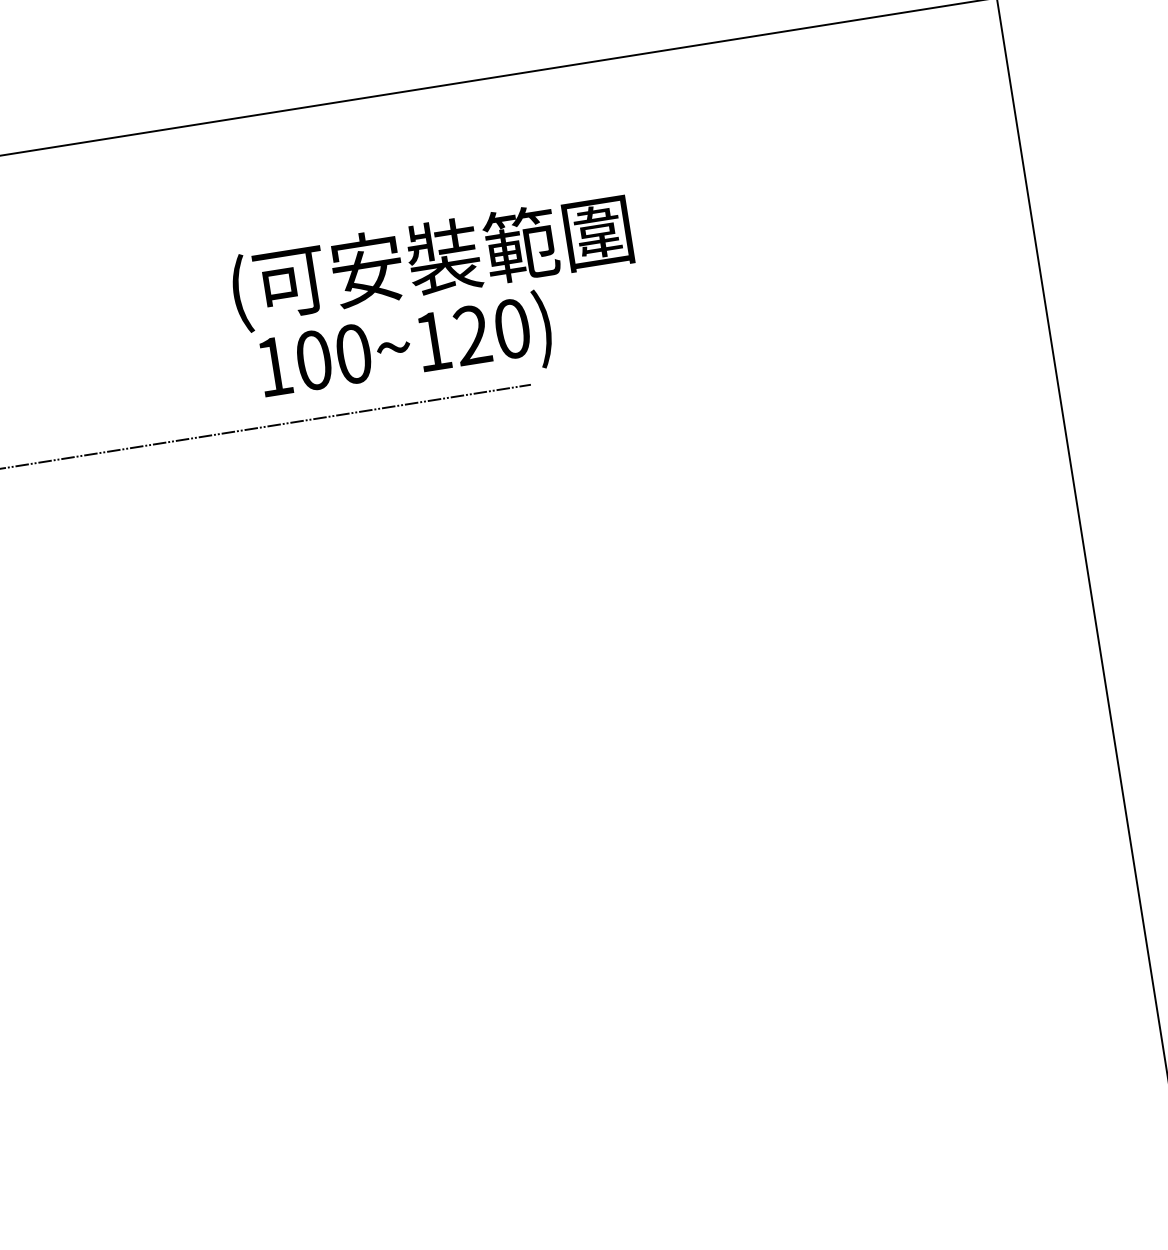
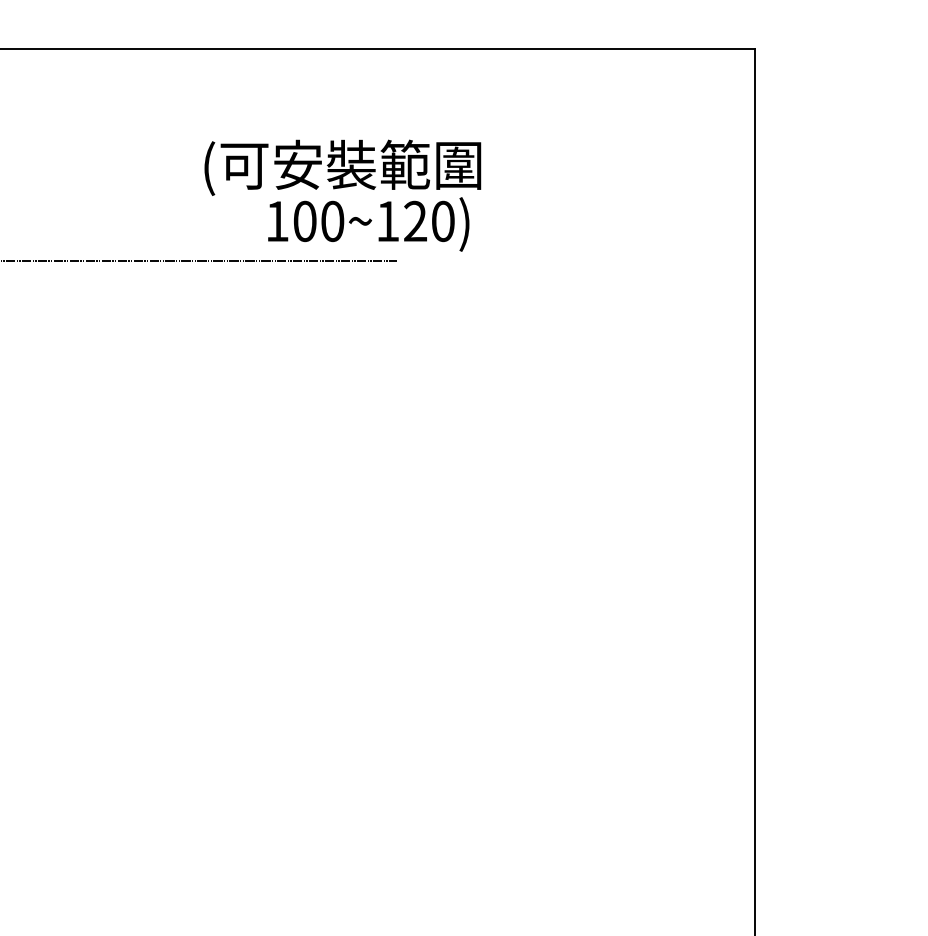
text: (405, 350) -> (368, 224), moved

